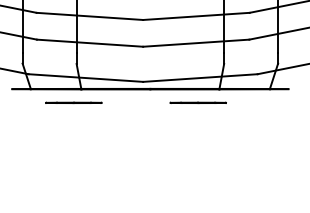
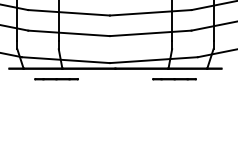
line: (197, 102) -> (173, 78), moved

